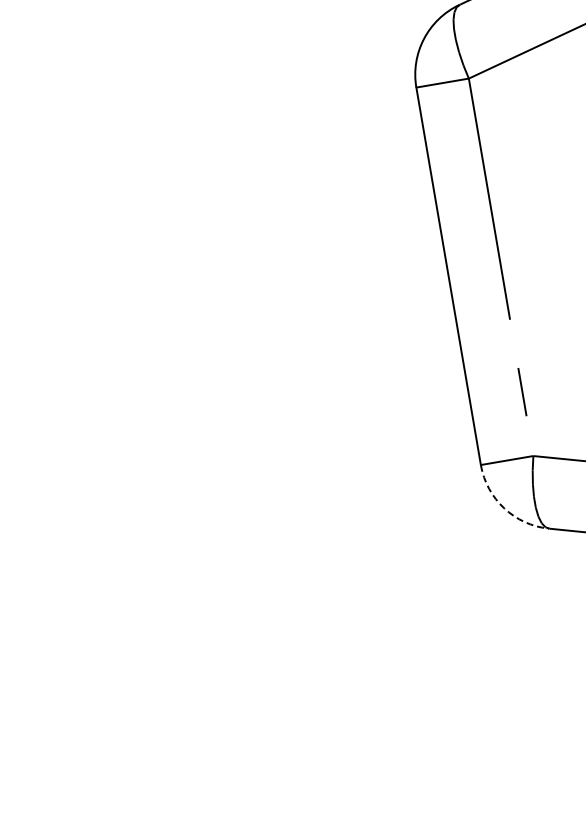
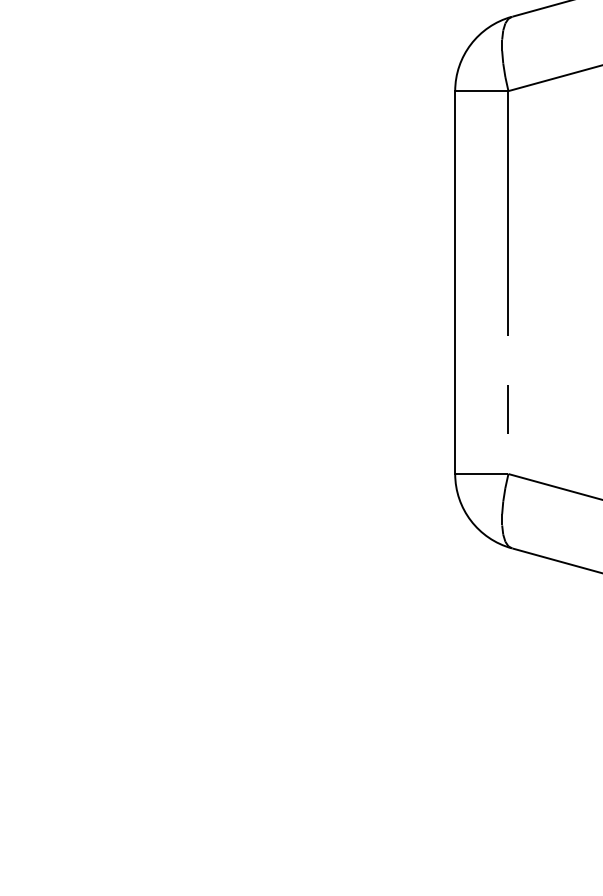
arc: (503, 508) -> (470, 520), dashed -> solid

